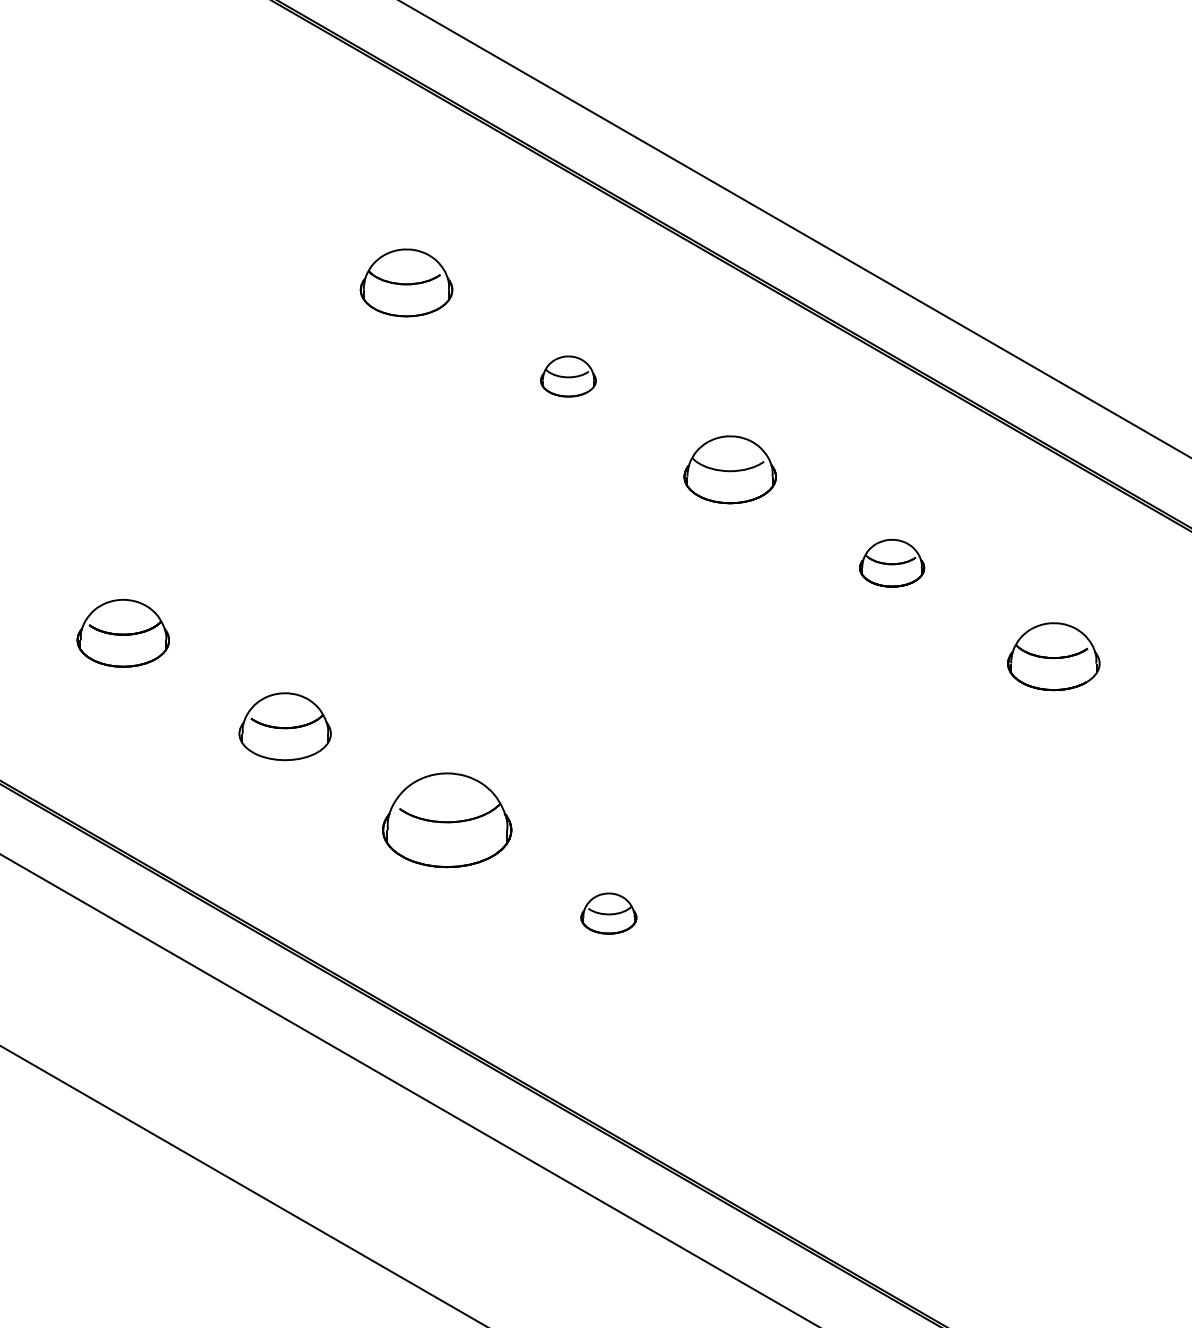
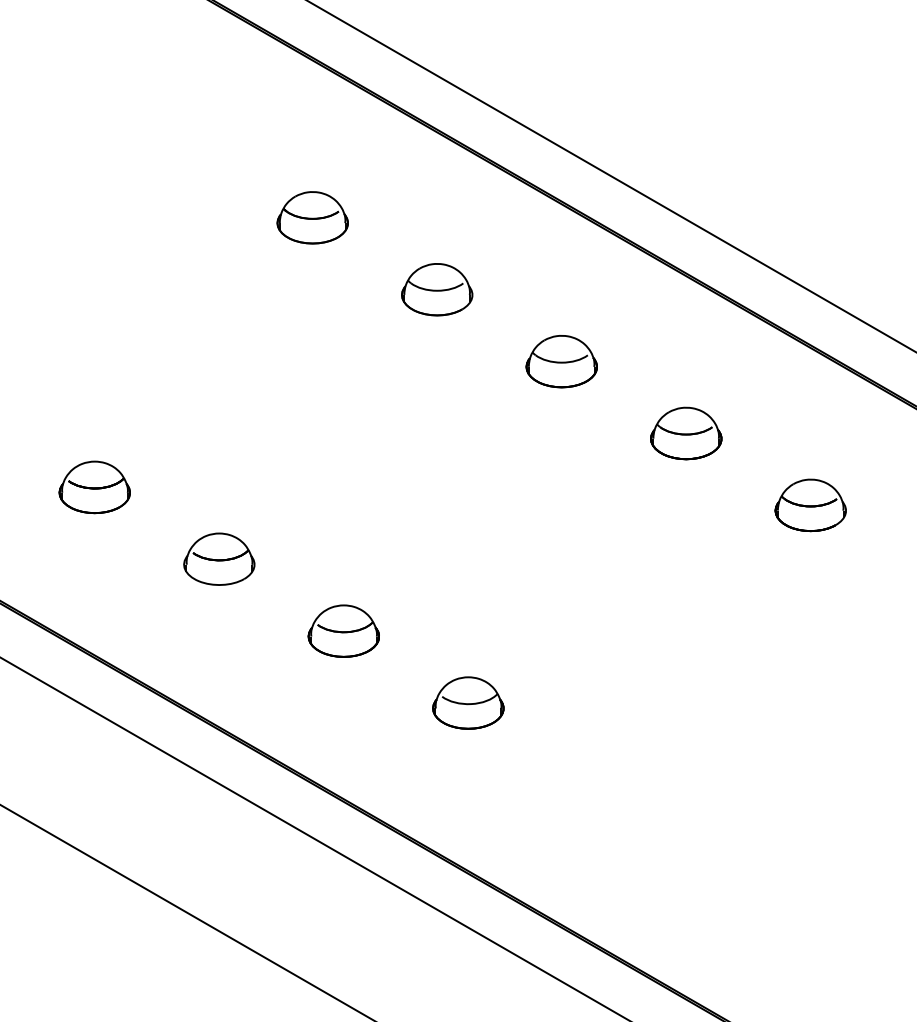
part: (568, 376) -> (437, 289), size x1.67
part: (892, 563) -> (686, 433), size x1.43
part: (446, 819) -> (343, 630), size x0.71
part: (608, 912) -> (468, 702), size x1.67

